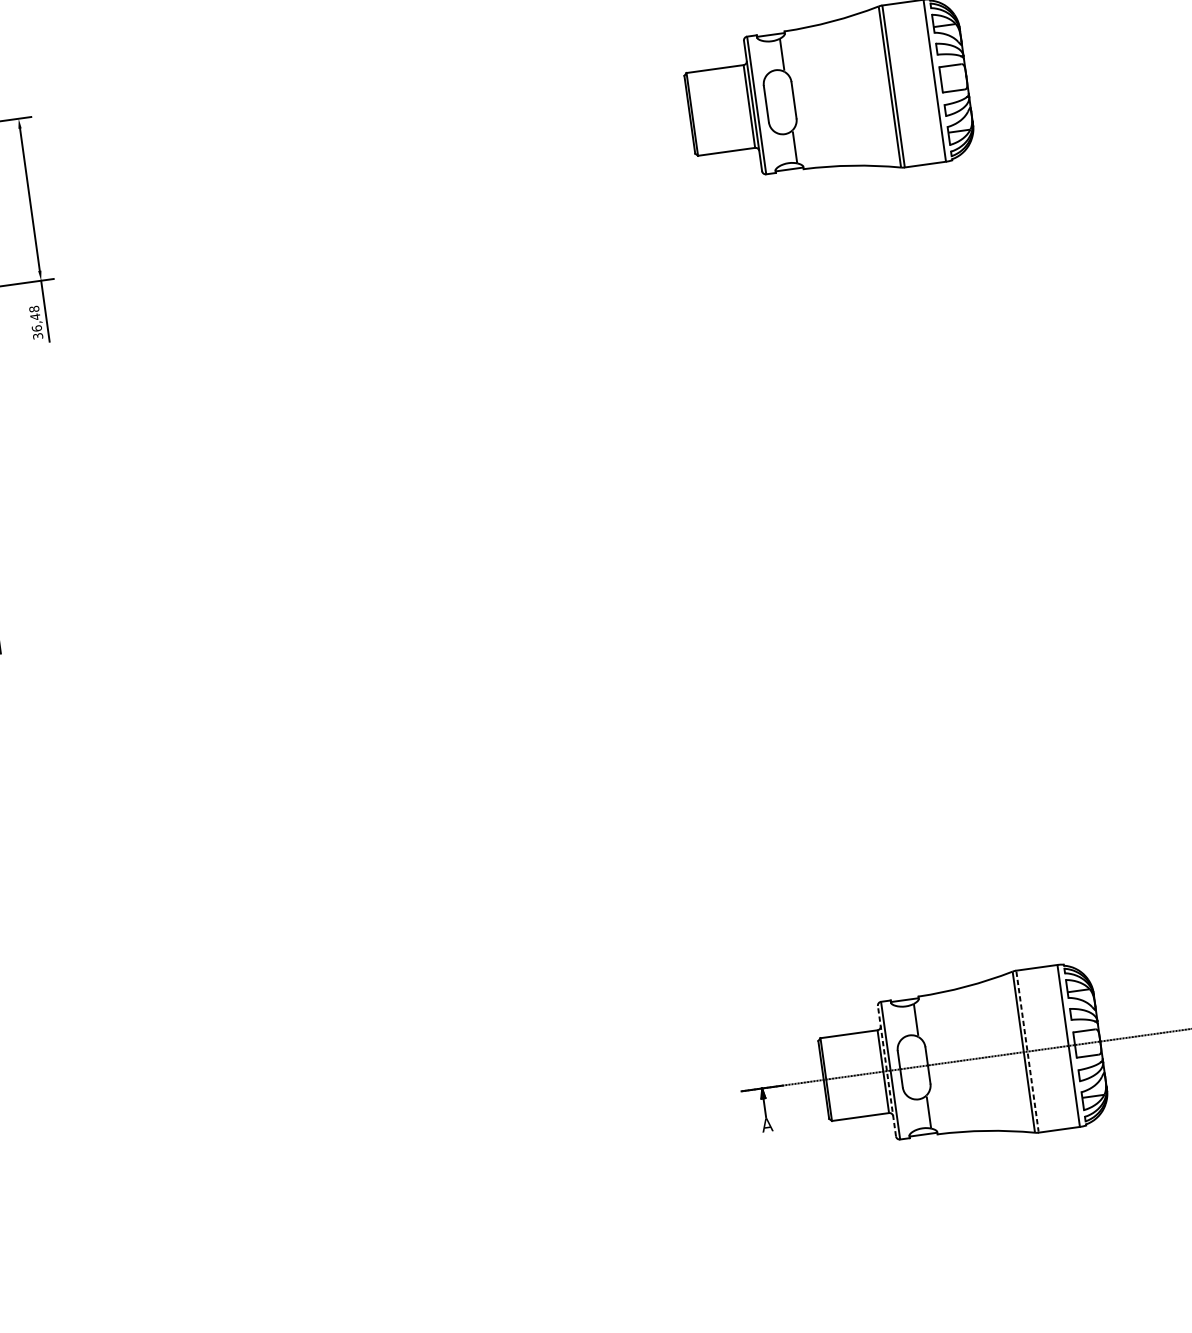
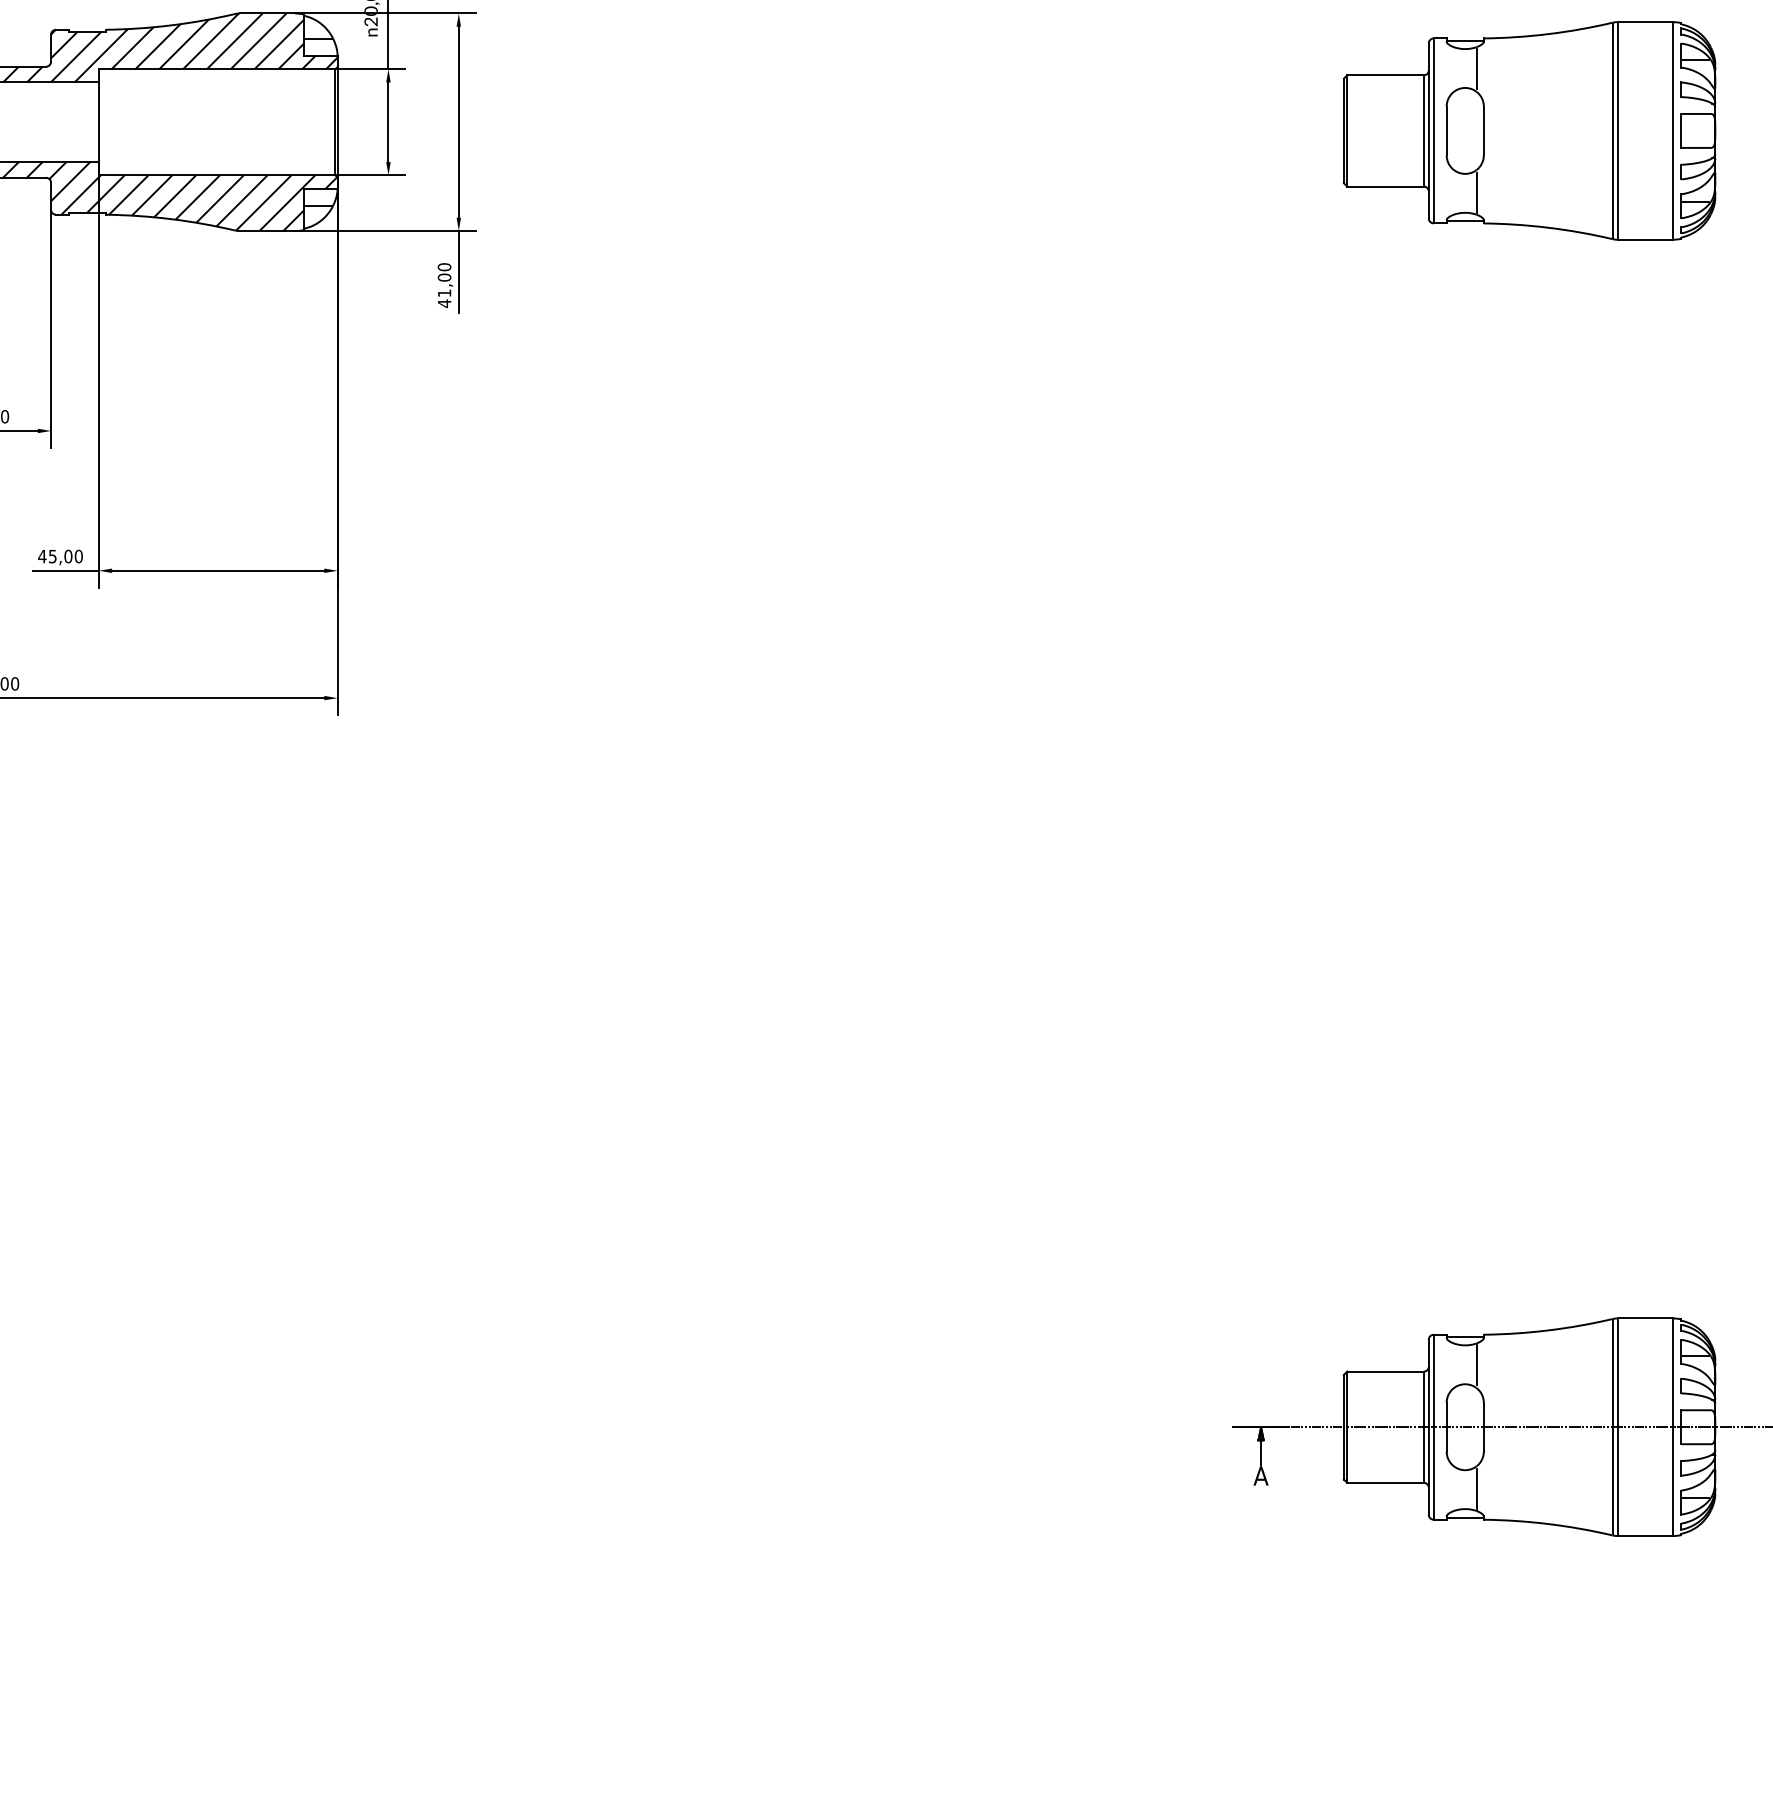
text: (36, 322) -> (444, 285), 36,48 -> 41,00
line: (1027, 1051) -> (1617, 1427), dashed -> solid
line: (886, 1071) -> (1428, 1427), dashed -> solid

